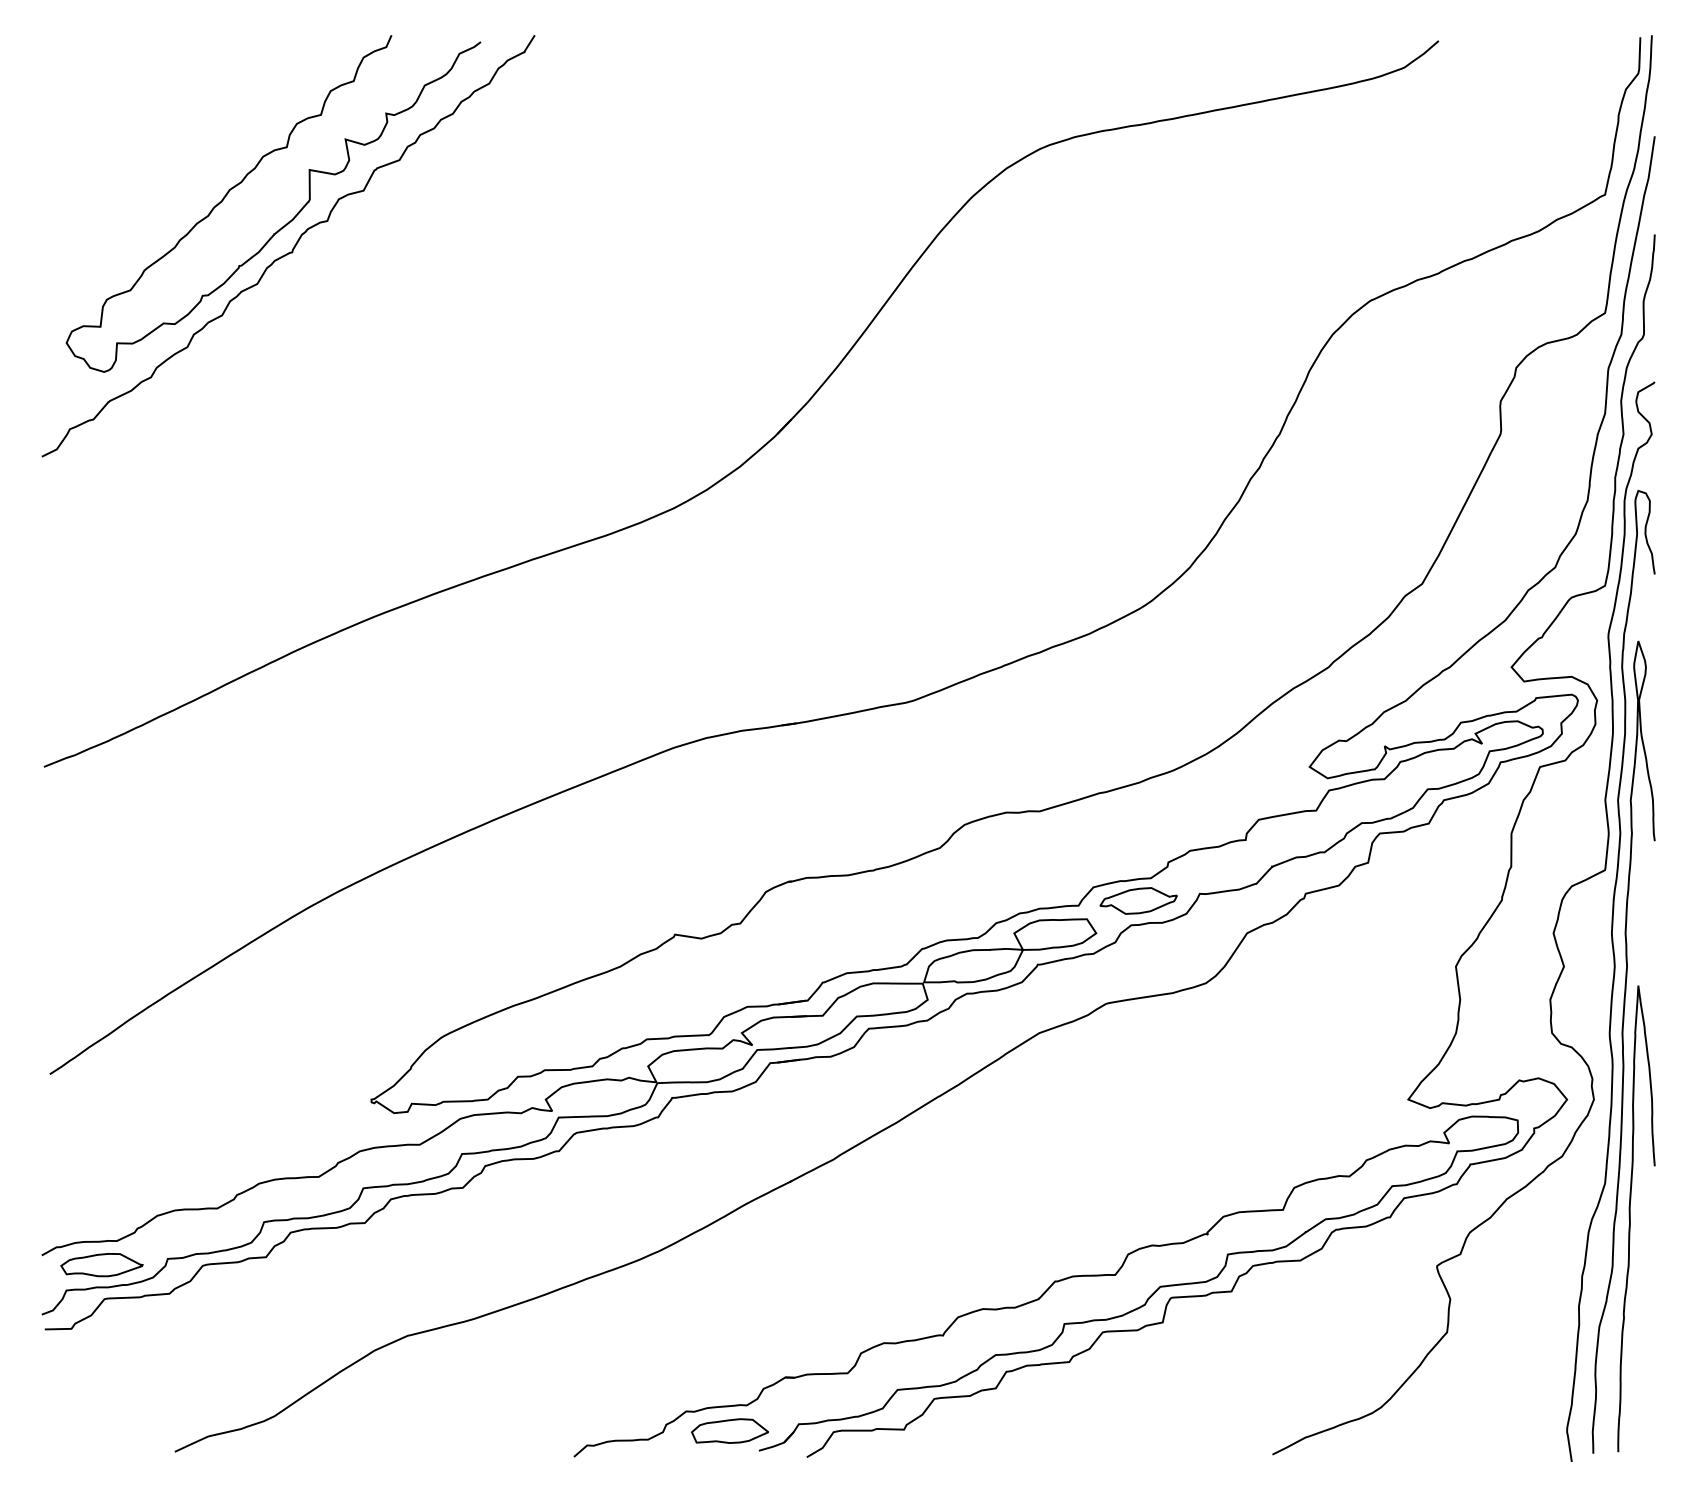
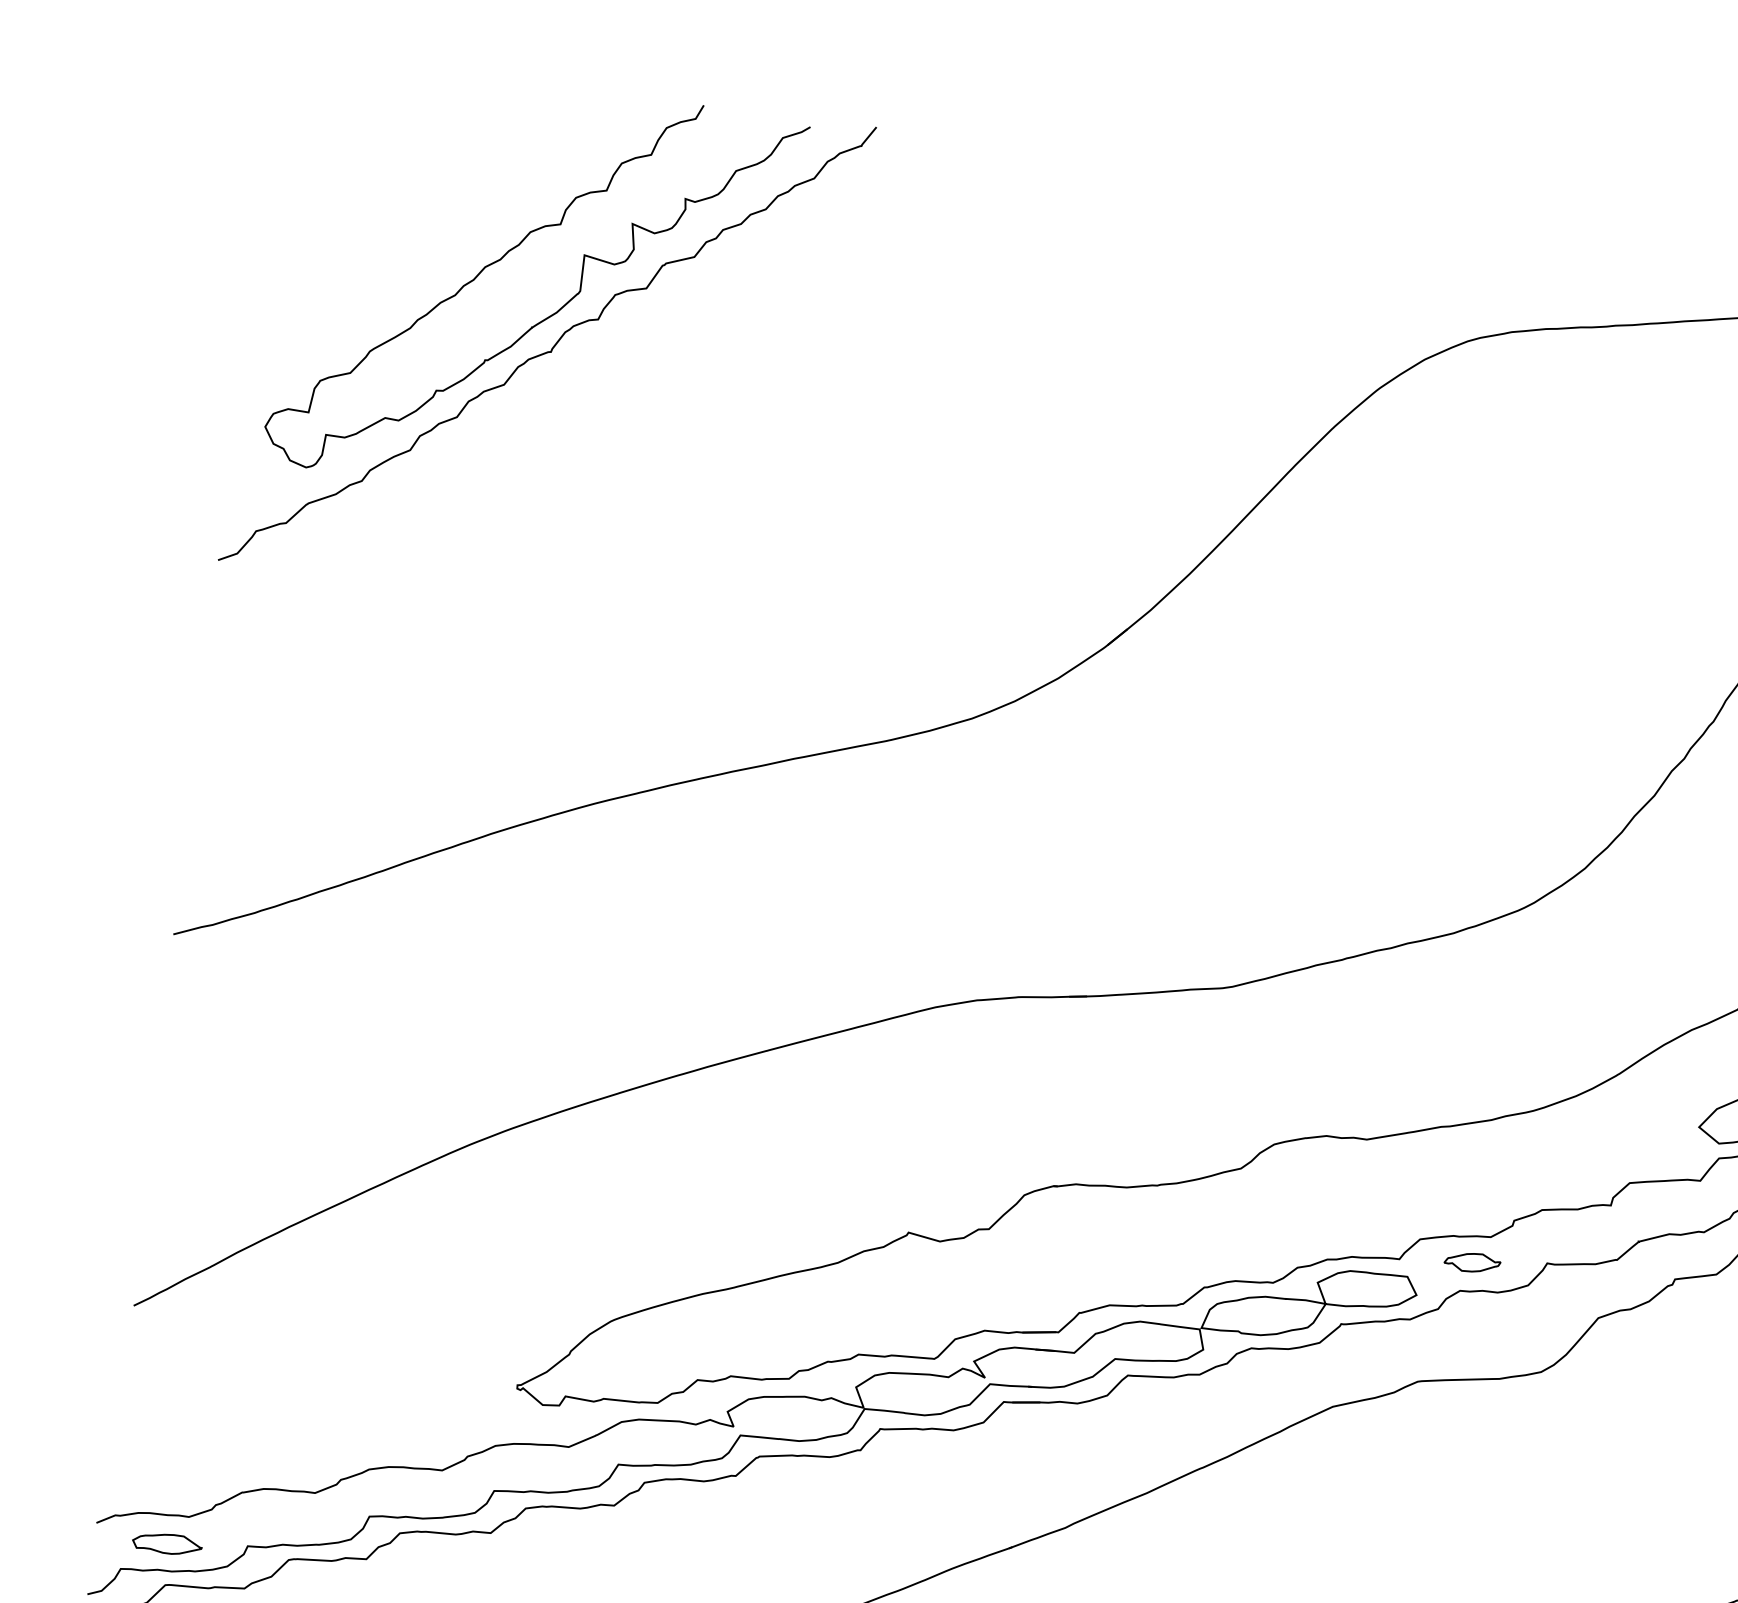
part: (1138, 900) -> (1472, 1262), size x0.6
part: (101, 1265) -> (166, 1544), size x0.7

